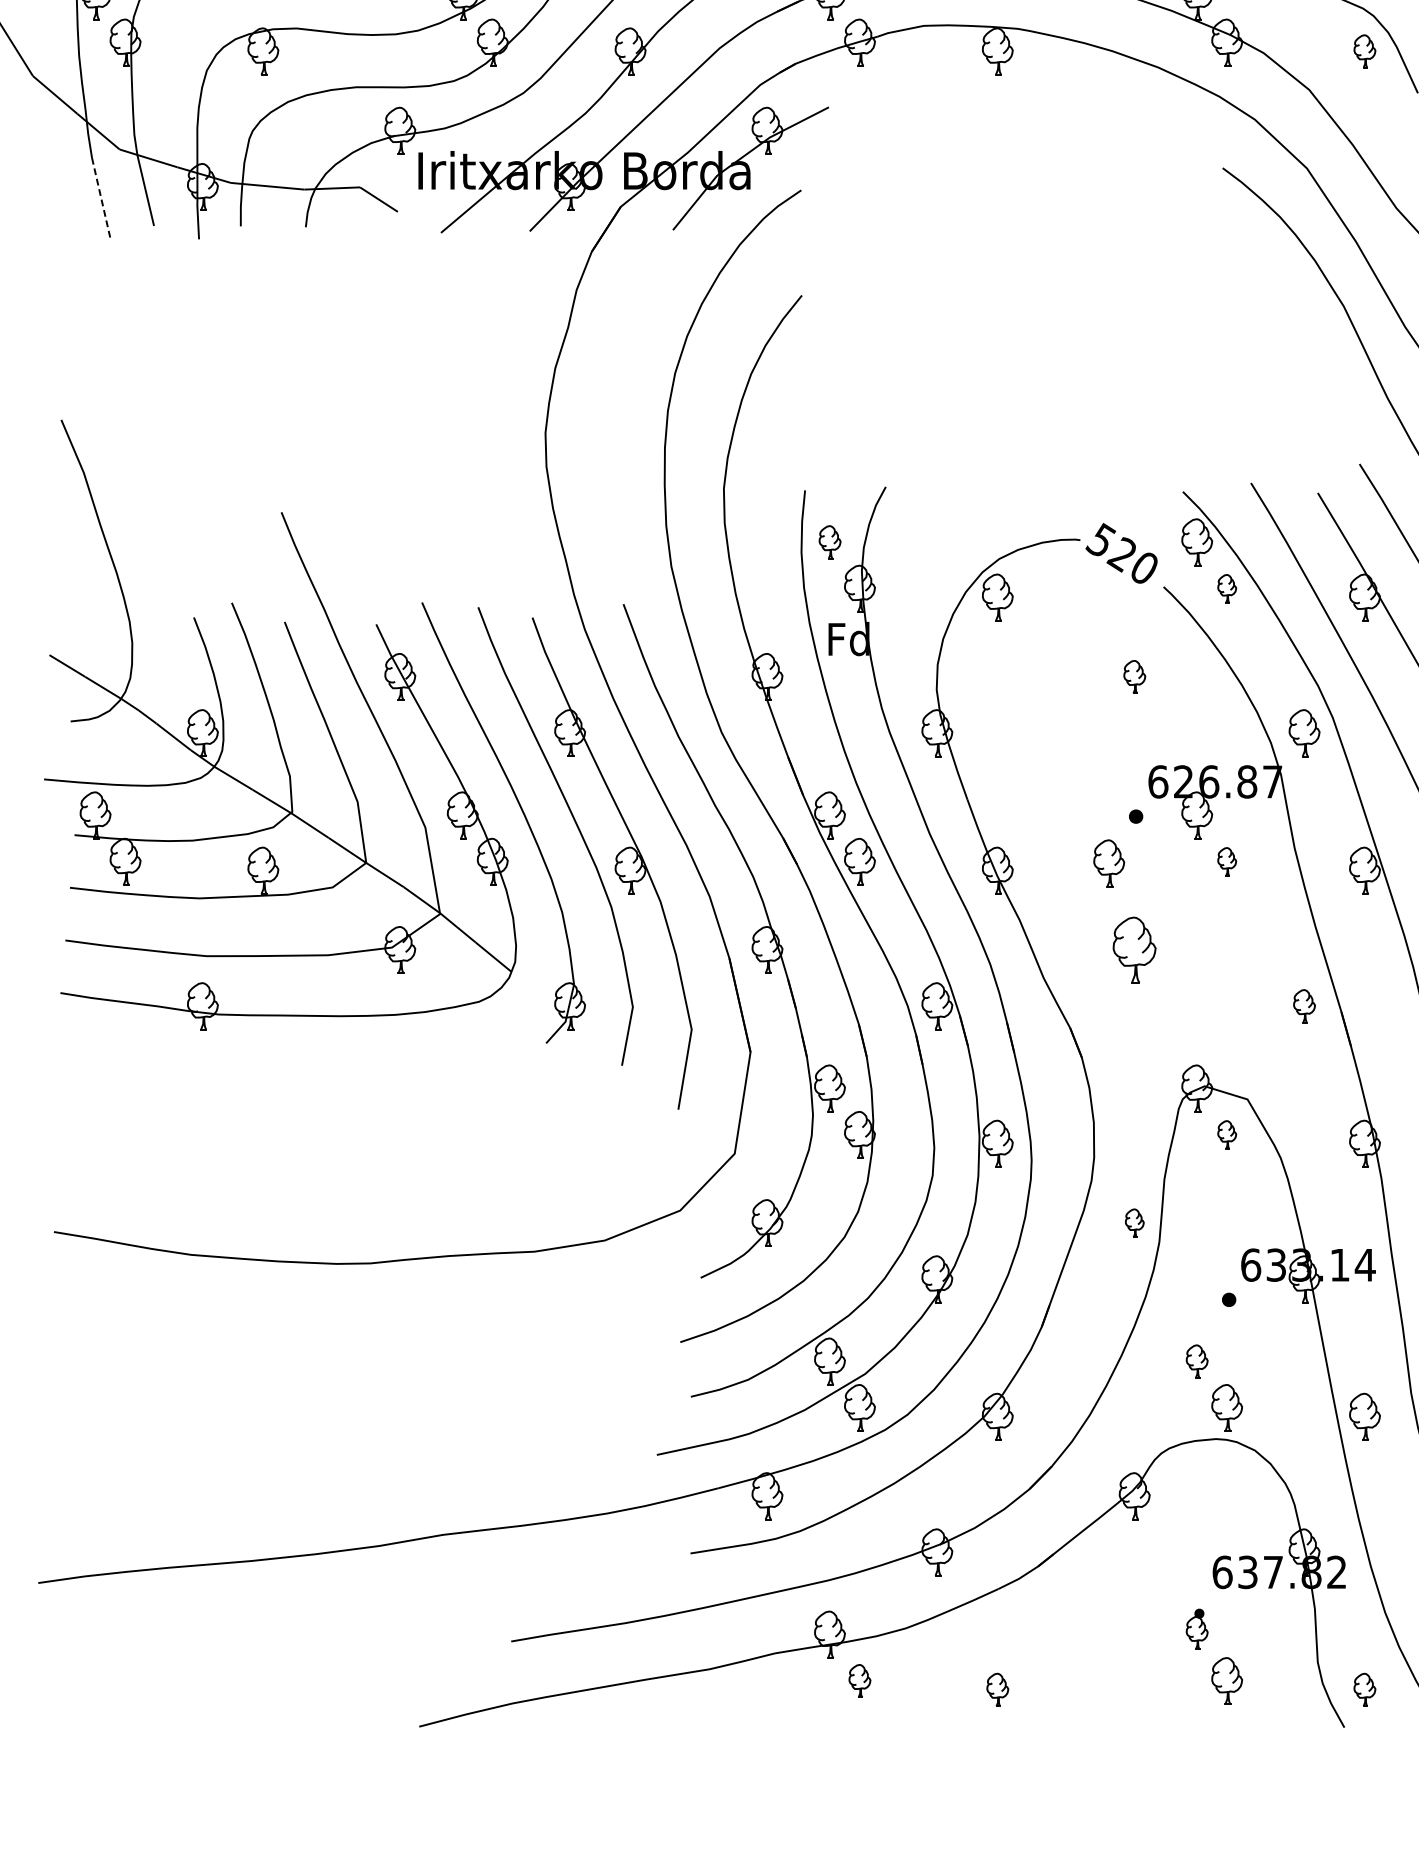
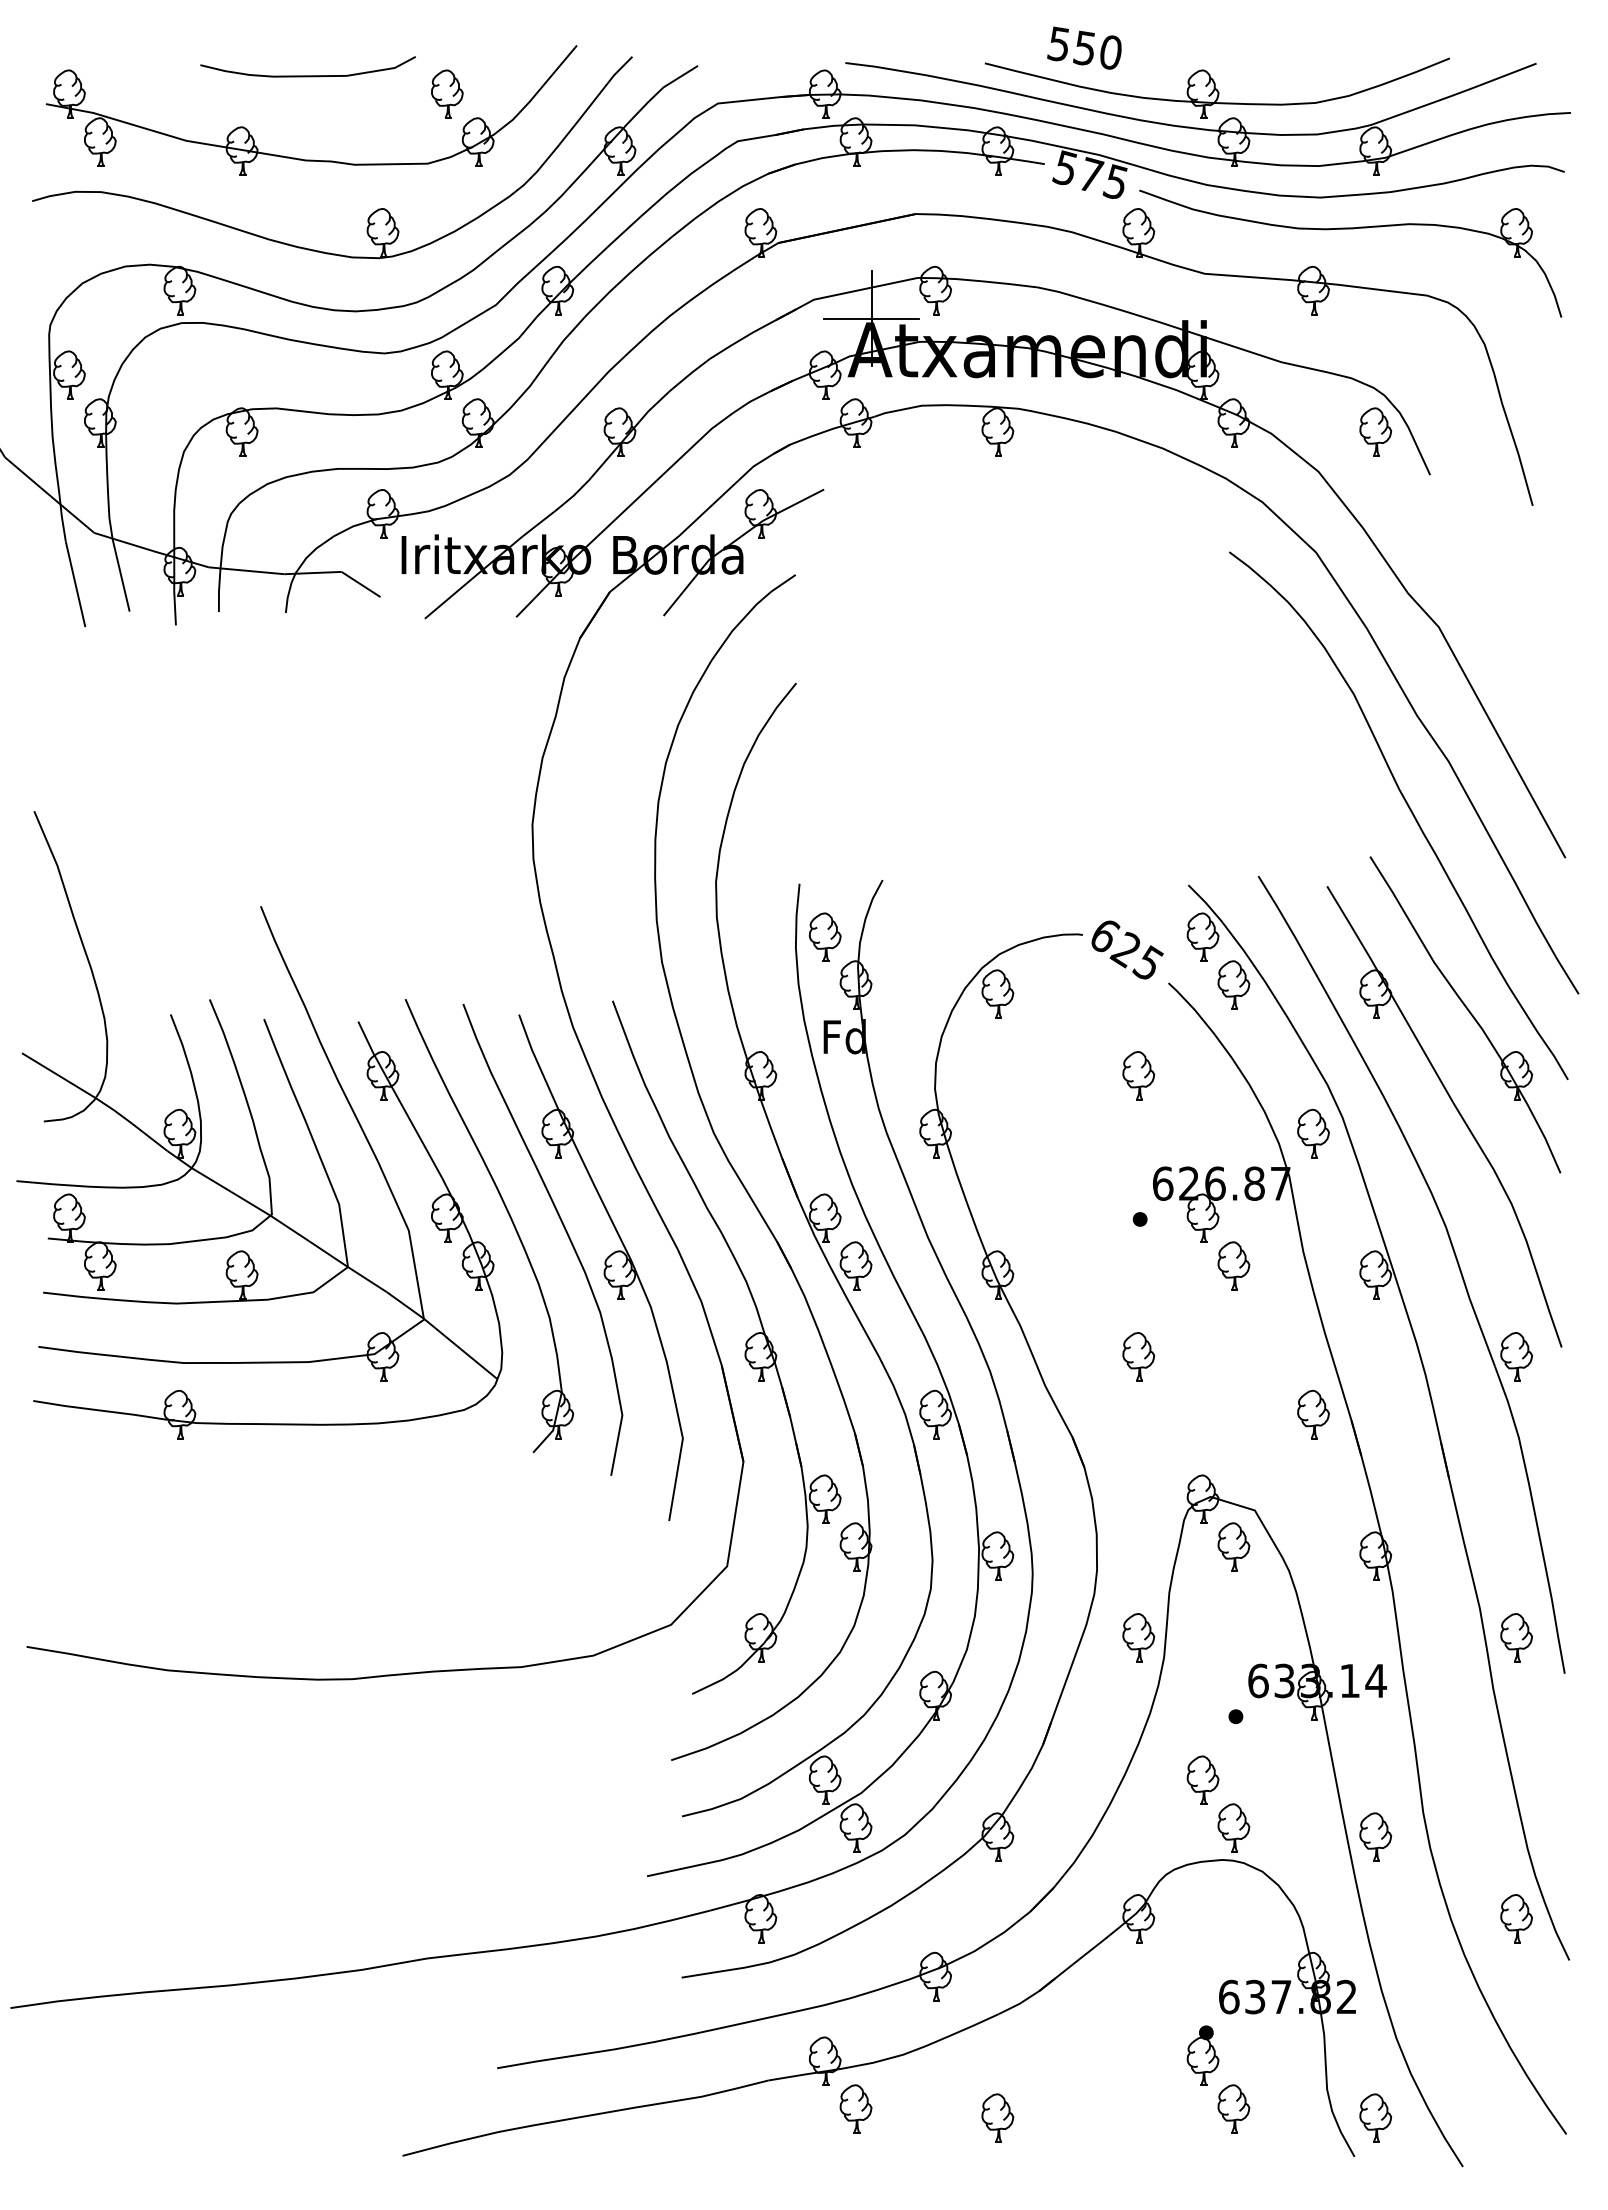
part: (1364, 50) -> (1375, 431), size x1.43
line: (101, 199) -> (75, 584), dashed -> solid
part: (830, 541) -> (825, 936), size x1.43
text: (1121, 553) -> (1125, 948), 520 -> 625
part: (1226, 588) -> (1233, 984), size x1.67
part: (1134, 676) -> (1138, 1075), size x1.43
part: (1226, 861) -> (1233, 1265), size x1.67
part: (1109, 863) -> (1112, 1267), removed
part: (1134, 949) -> (1138, 1356), size x0.71
part: (1304, 1006) -> (1313, 1414), size x1.43
part: (1226, 1134) -> (1233, 1546), size x1.67
part: (1134, 1222) -> (1138, 1637), size x1.67
part: (1196, 1360) -> (1202, 1779), size x1.43
part: (1196, 1629) -> (1202, 2055), size x1.43
part: (859, 1680) -> (855, 2108), size x1.43
part: (997, 1689) -> (997, 2117), size x1.43
part: (1364, 1689) -> (1375, 2117), size x1.43

